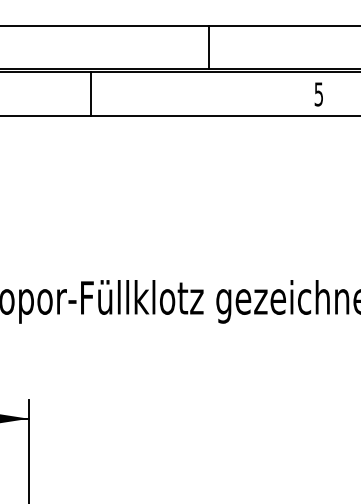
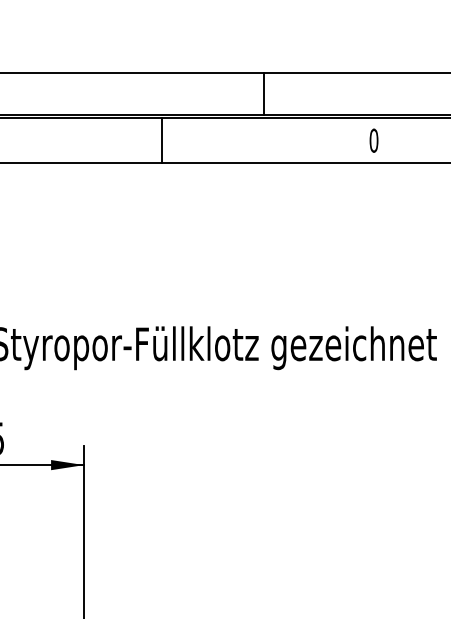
line: (91, 94) -> (161, 140), moved
text: (318, 94) -> (373, 140), 5 -> 0

